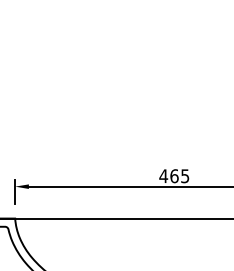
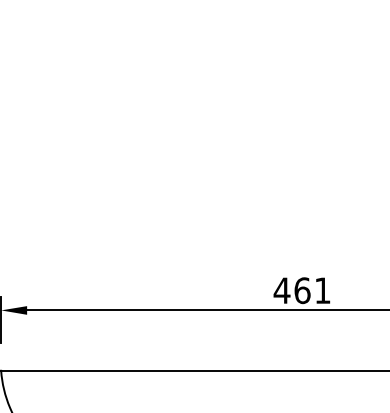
text: (185, 176) -> (323, 291), 465 -> 461

